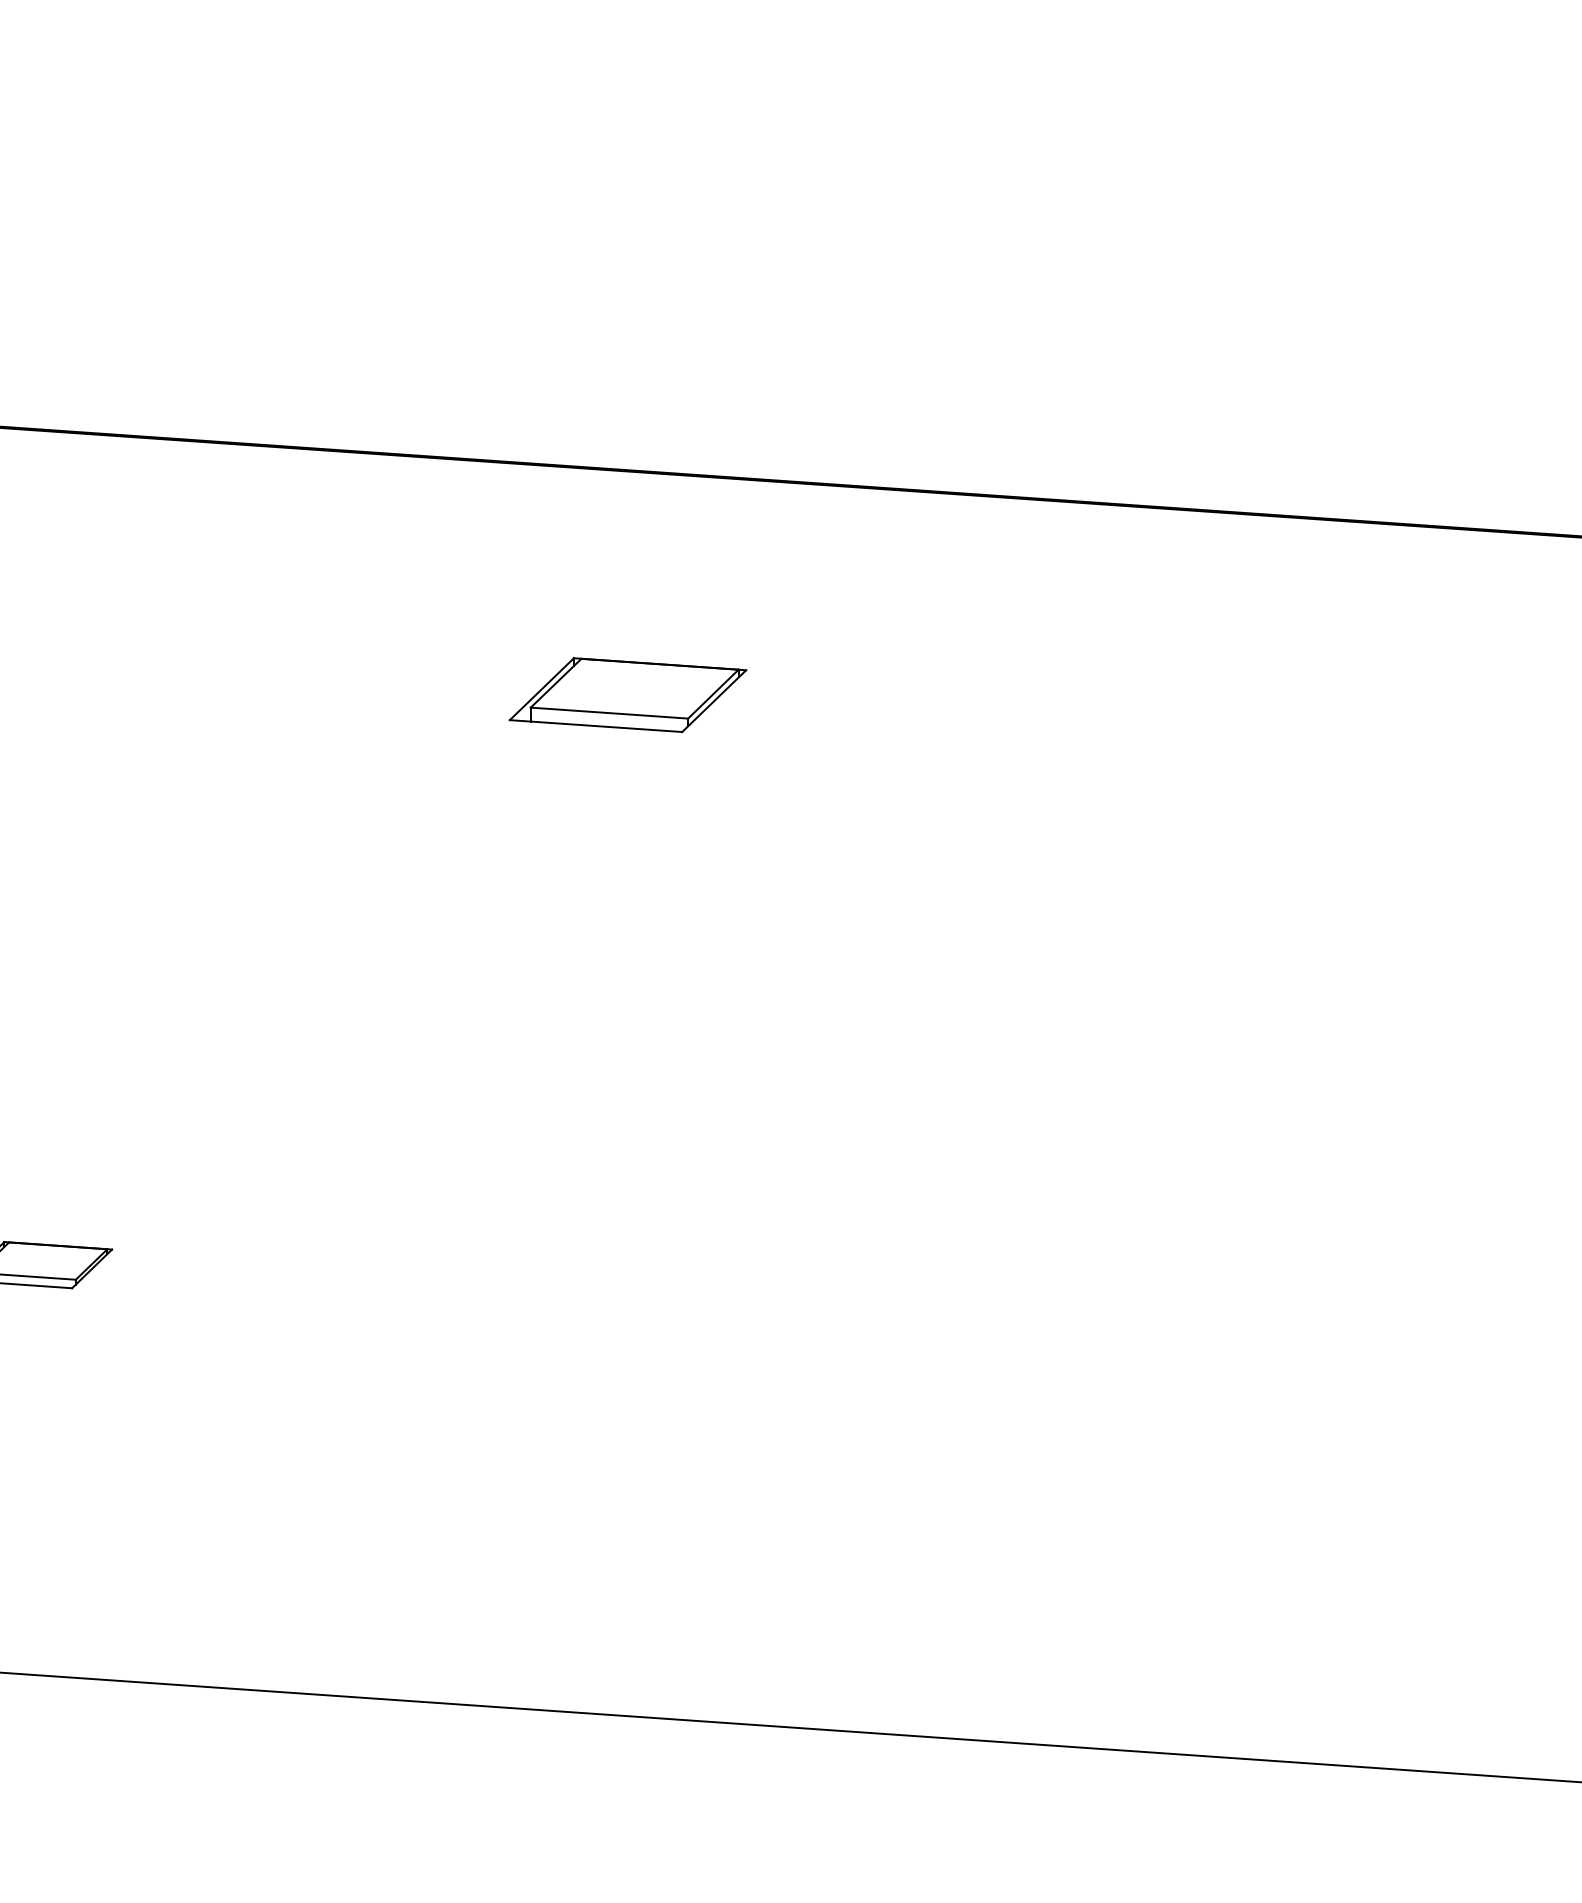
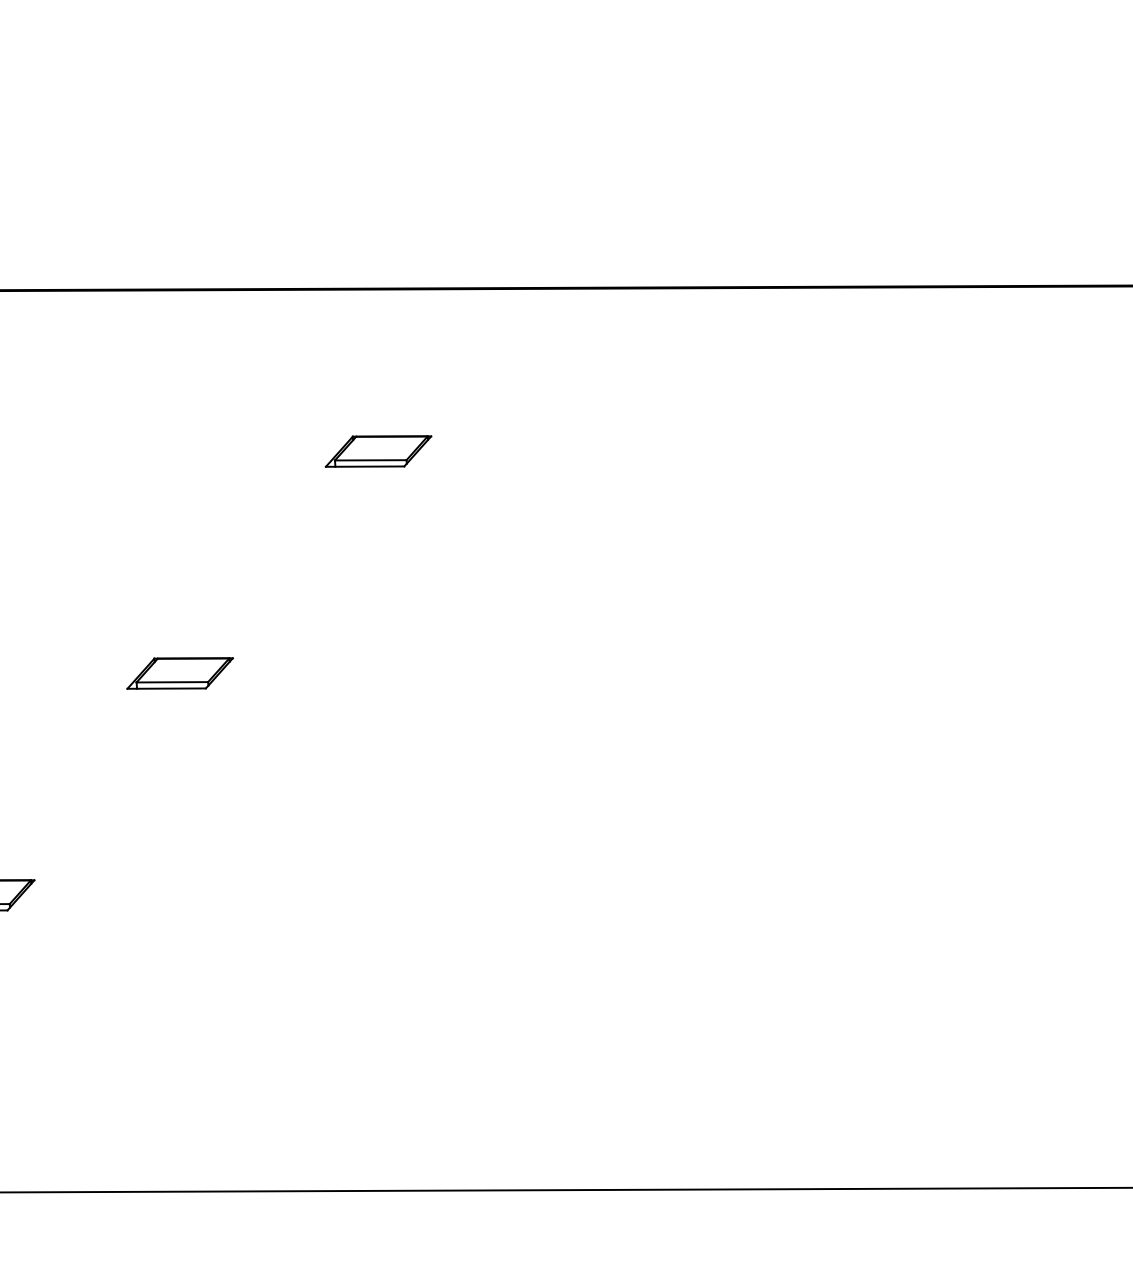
part: (628, 695) -> (378, 451), size x0.62
part: (333, 980) -> (180, 673), added

